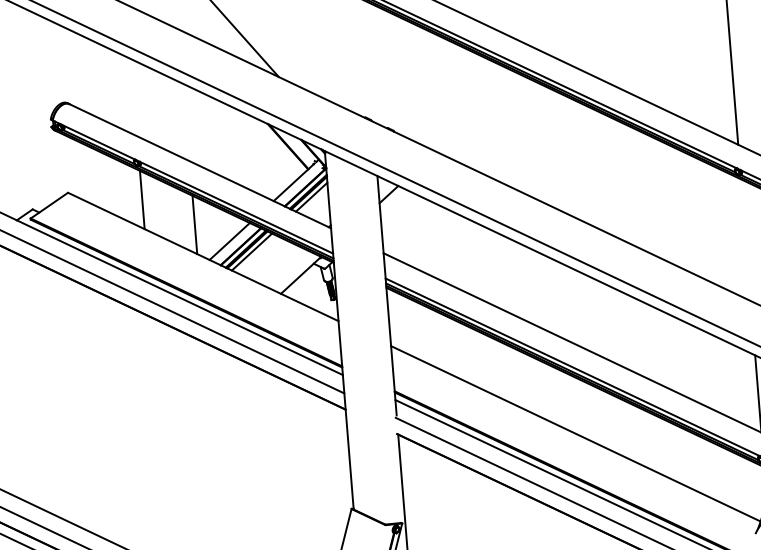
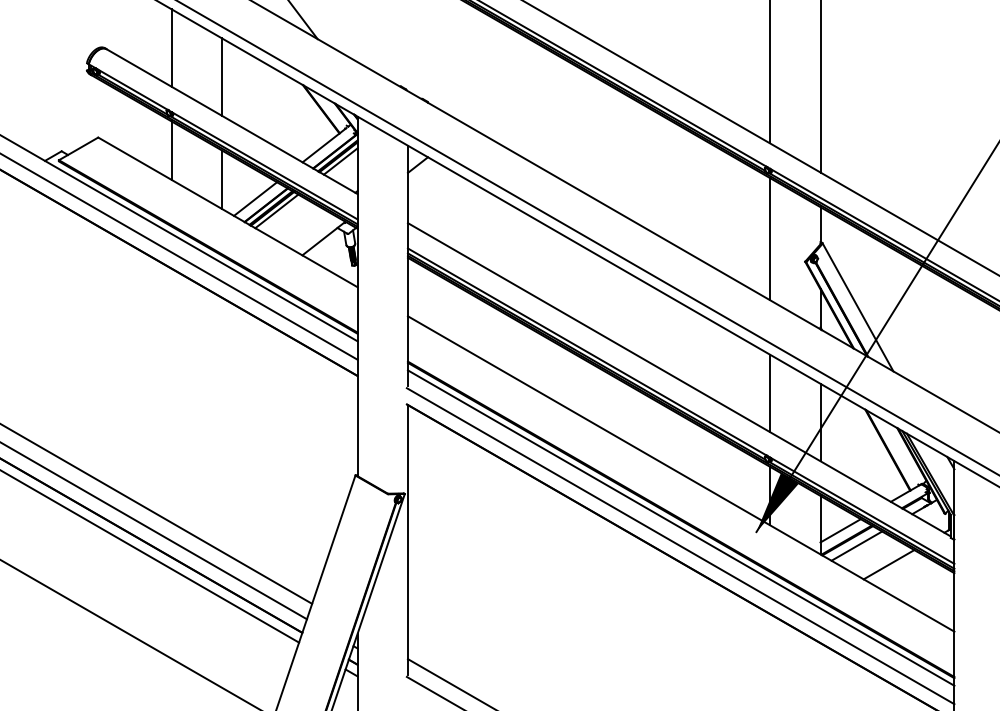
line: (133, 97) -> (171, 47), added
line: (187, 121) -> (222, 76), added
line: (746, 240) -> (770, 239), added

